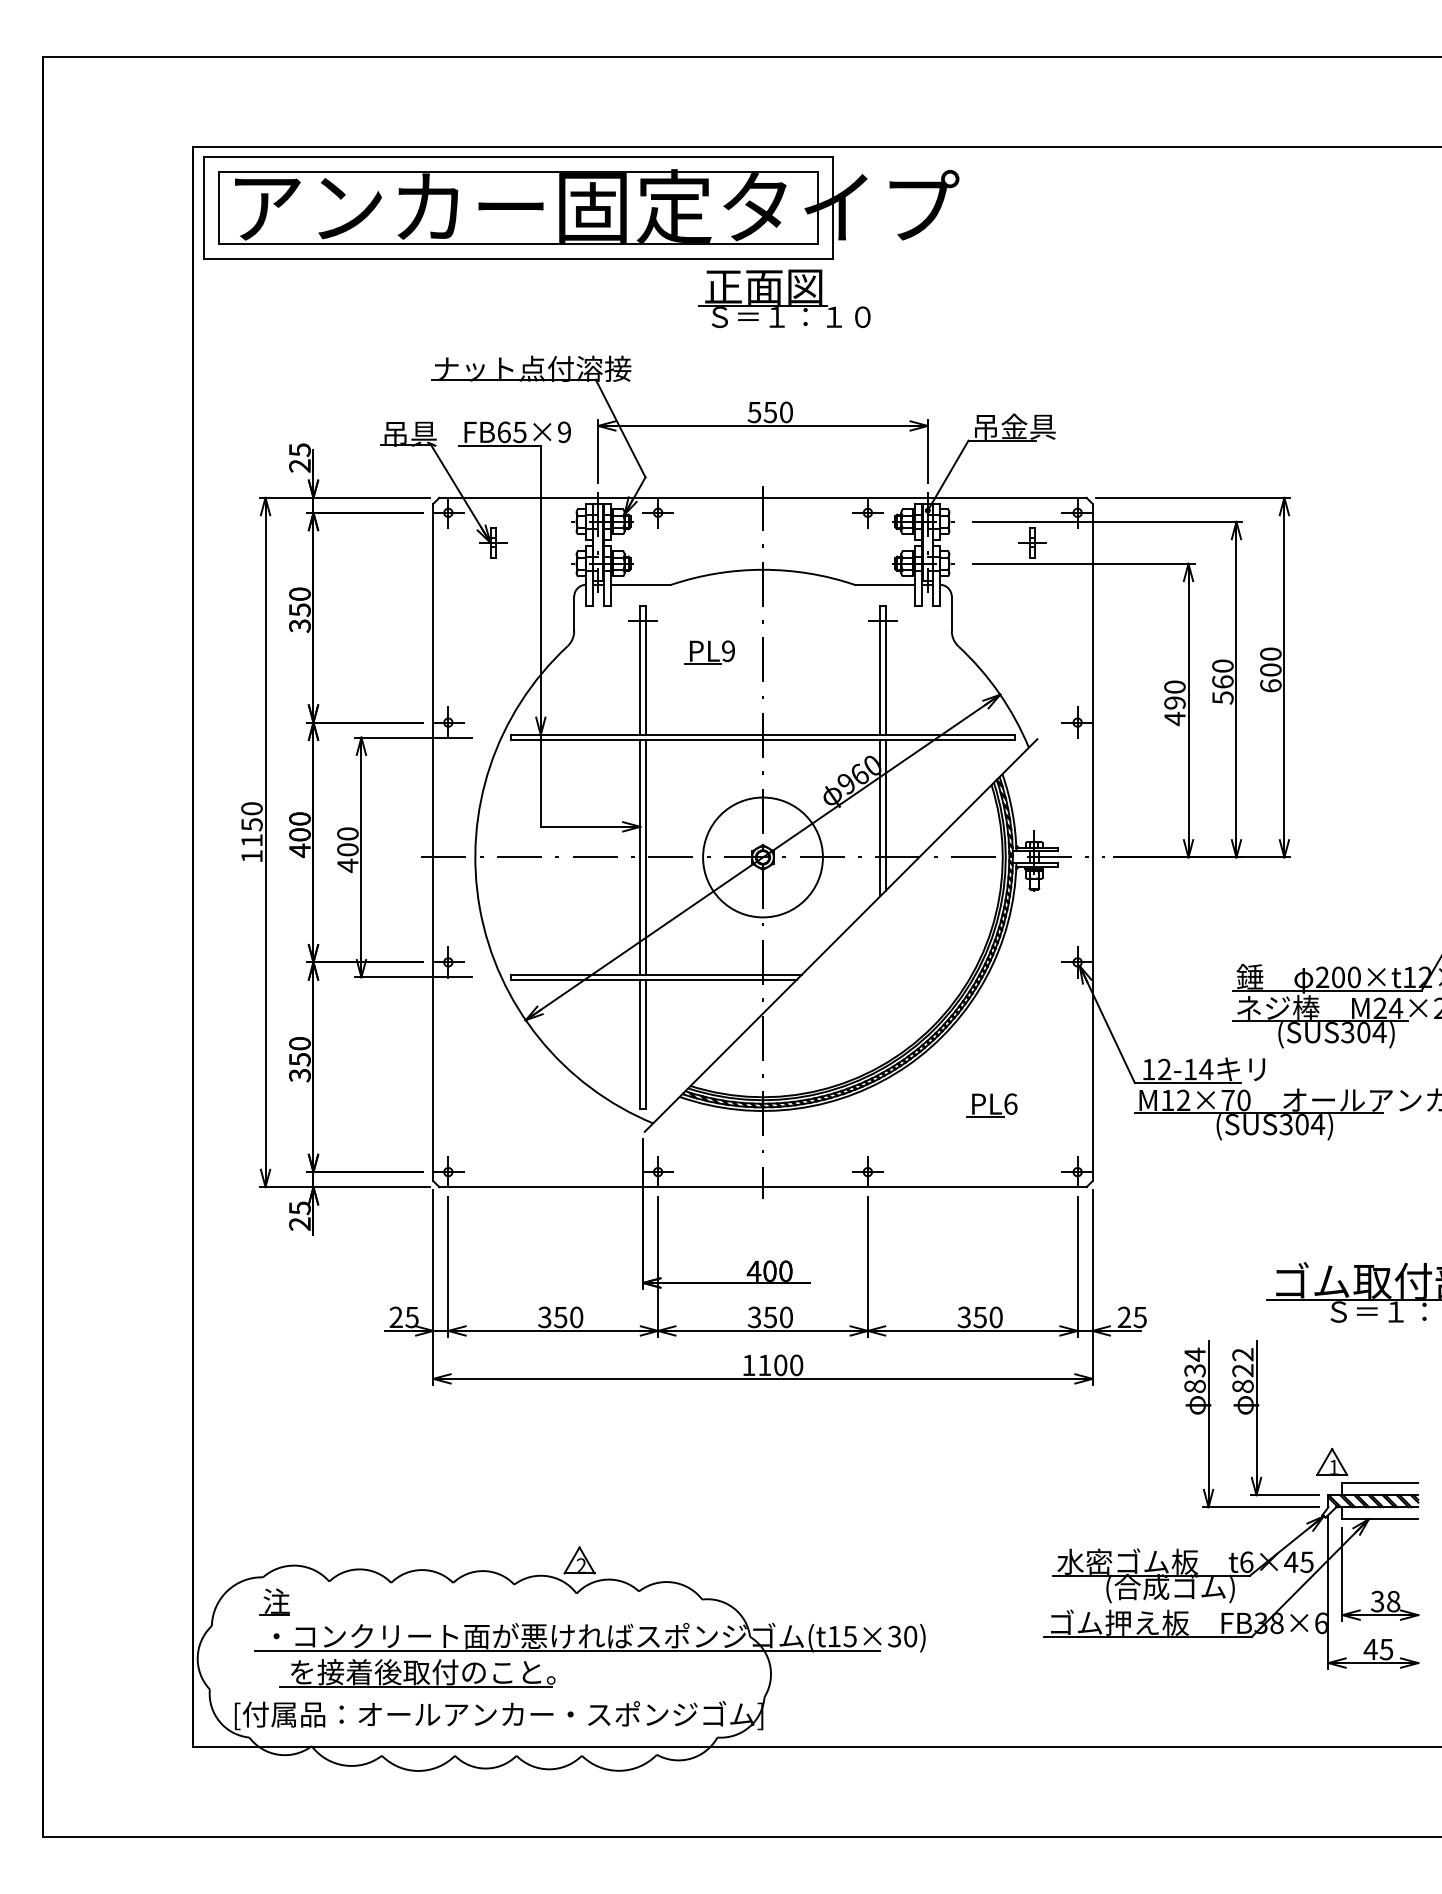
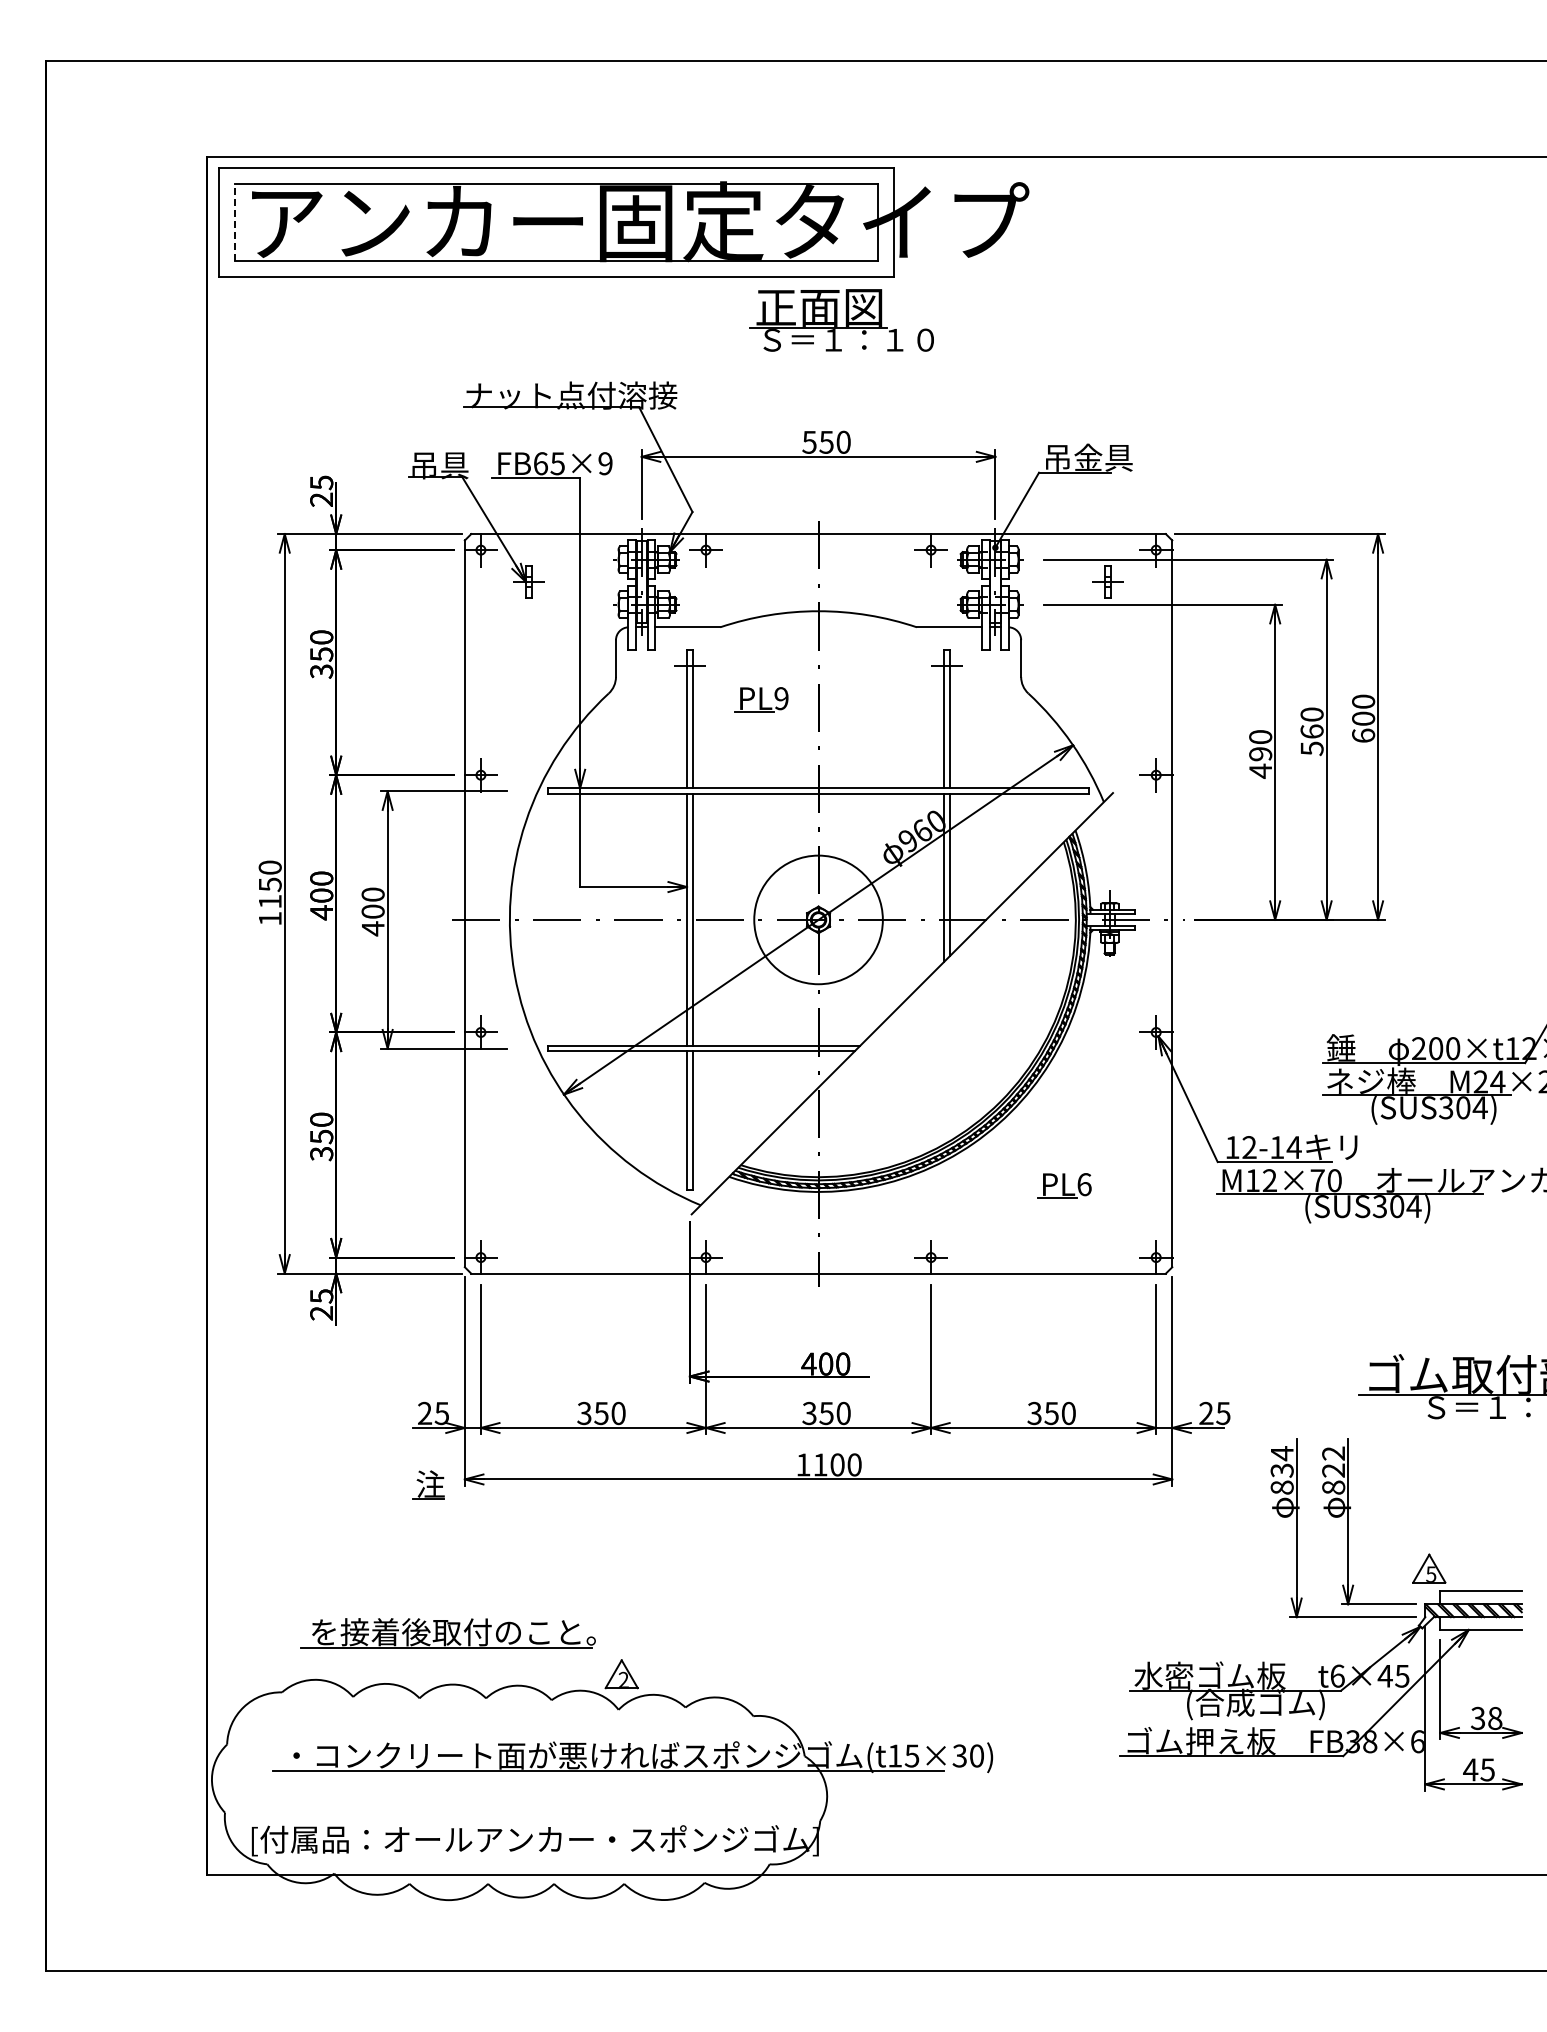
line: (218, 207) -> (234, 222), solid -> dashed
text: (1334, 1466) -> (1431, 1573), 1 -> 5
part: (274, 1601) -> (428, 1484), moved
part: (417, 1673) -> (447, 1633), moved

